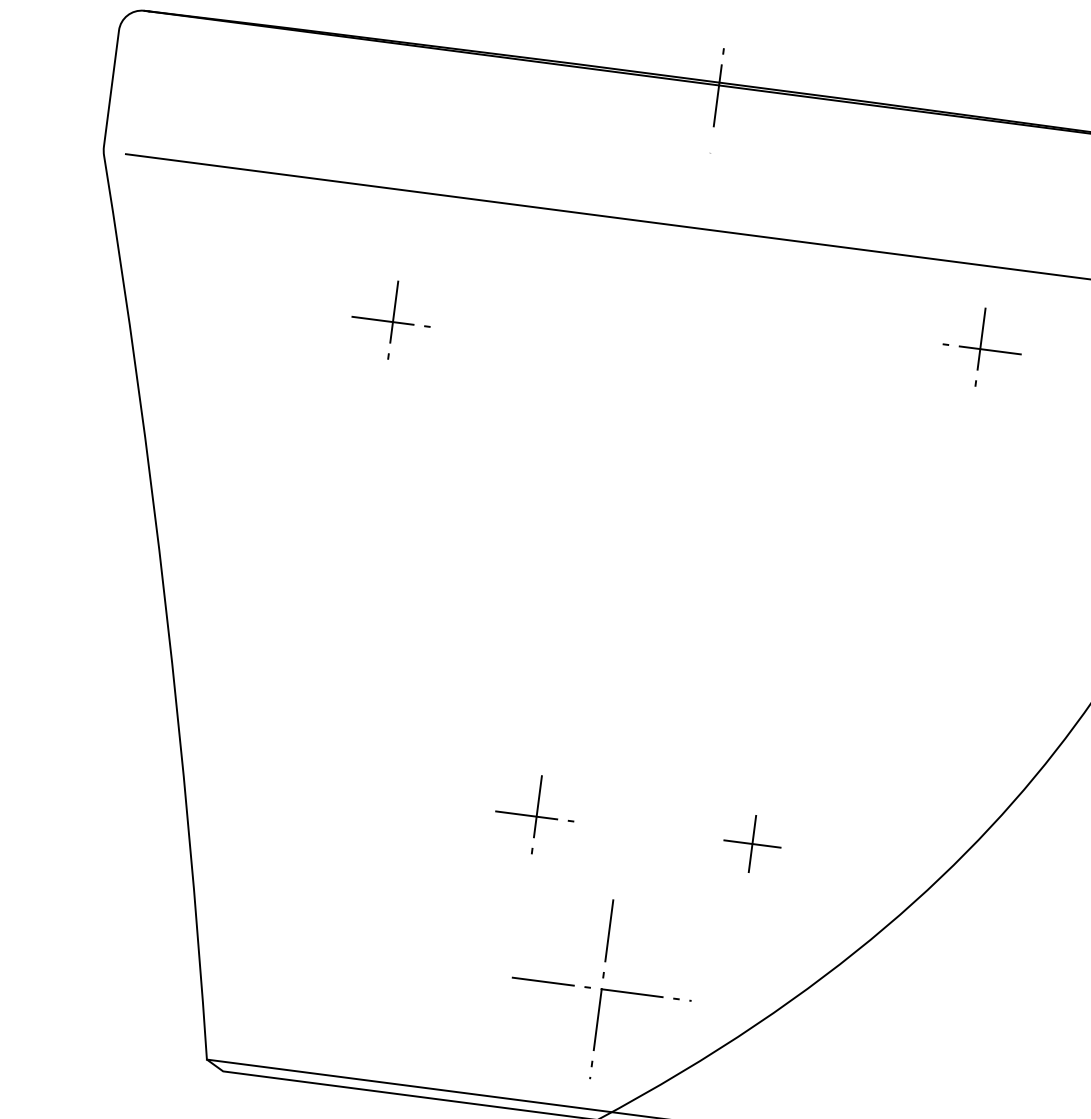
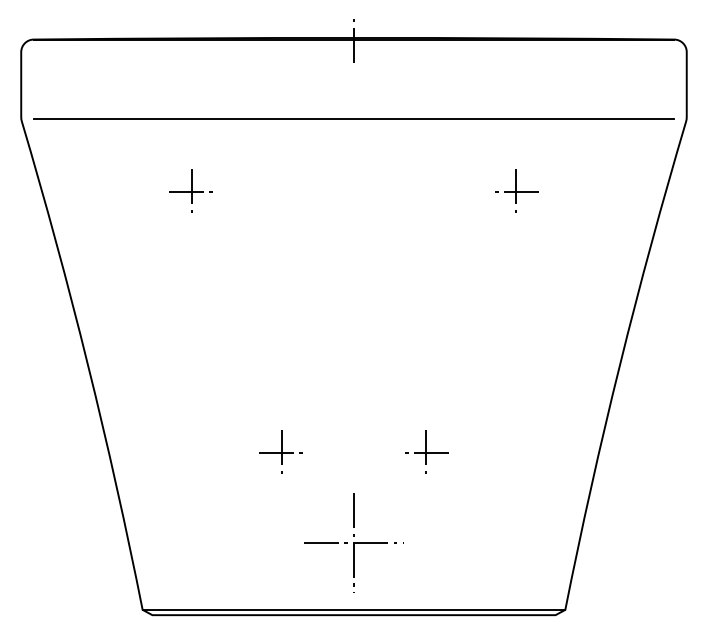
part: (981, 345) -> (516, 190), moved
part: (534, 813) -> (280, 451), moved
part: (753, 841) -> (426, 451), size x1.43

